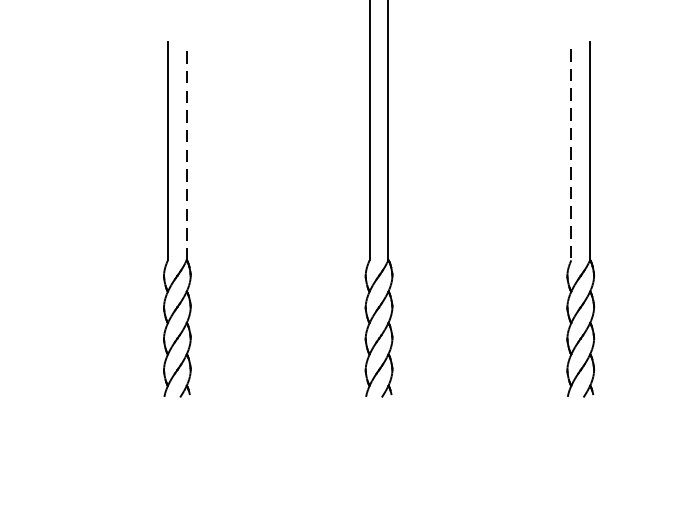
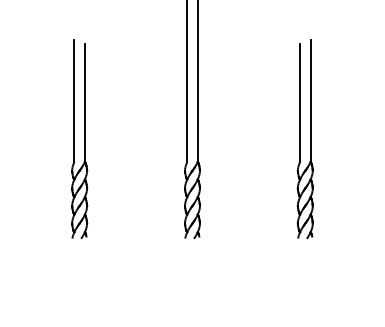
line: (186, 153) -> (84, 102), dashed -> solid
line: (572, 155) -> (300, 103), dashed -> solid

